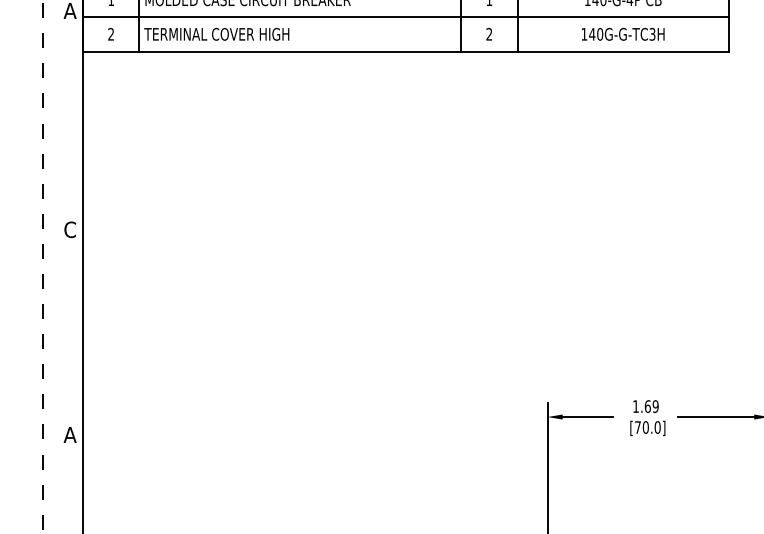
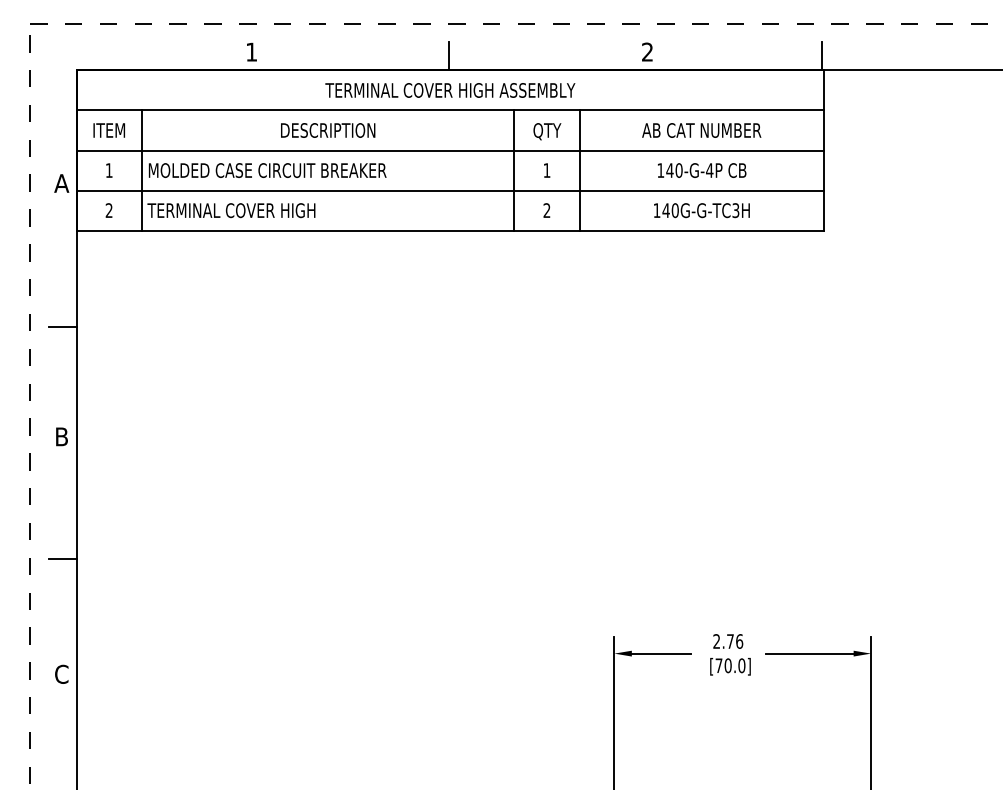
line: (70, 134) -> (62, 326), added
text: (69, 229) -> (61, 436), C -> B
line: (70, 335) -> (62, 559), added
text: (646, 406) -> (728, 641), 1.69 -> 2.76
text: (69, 434) -> (61, 673), A -> C

